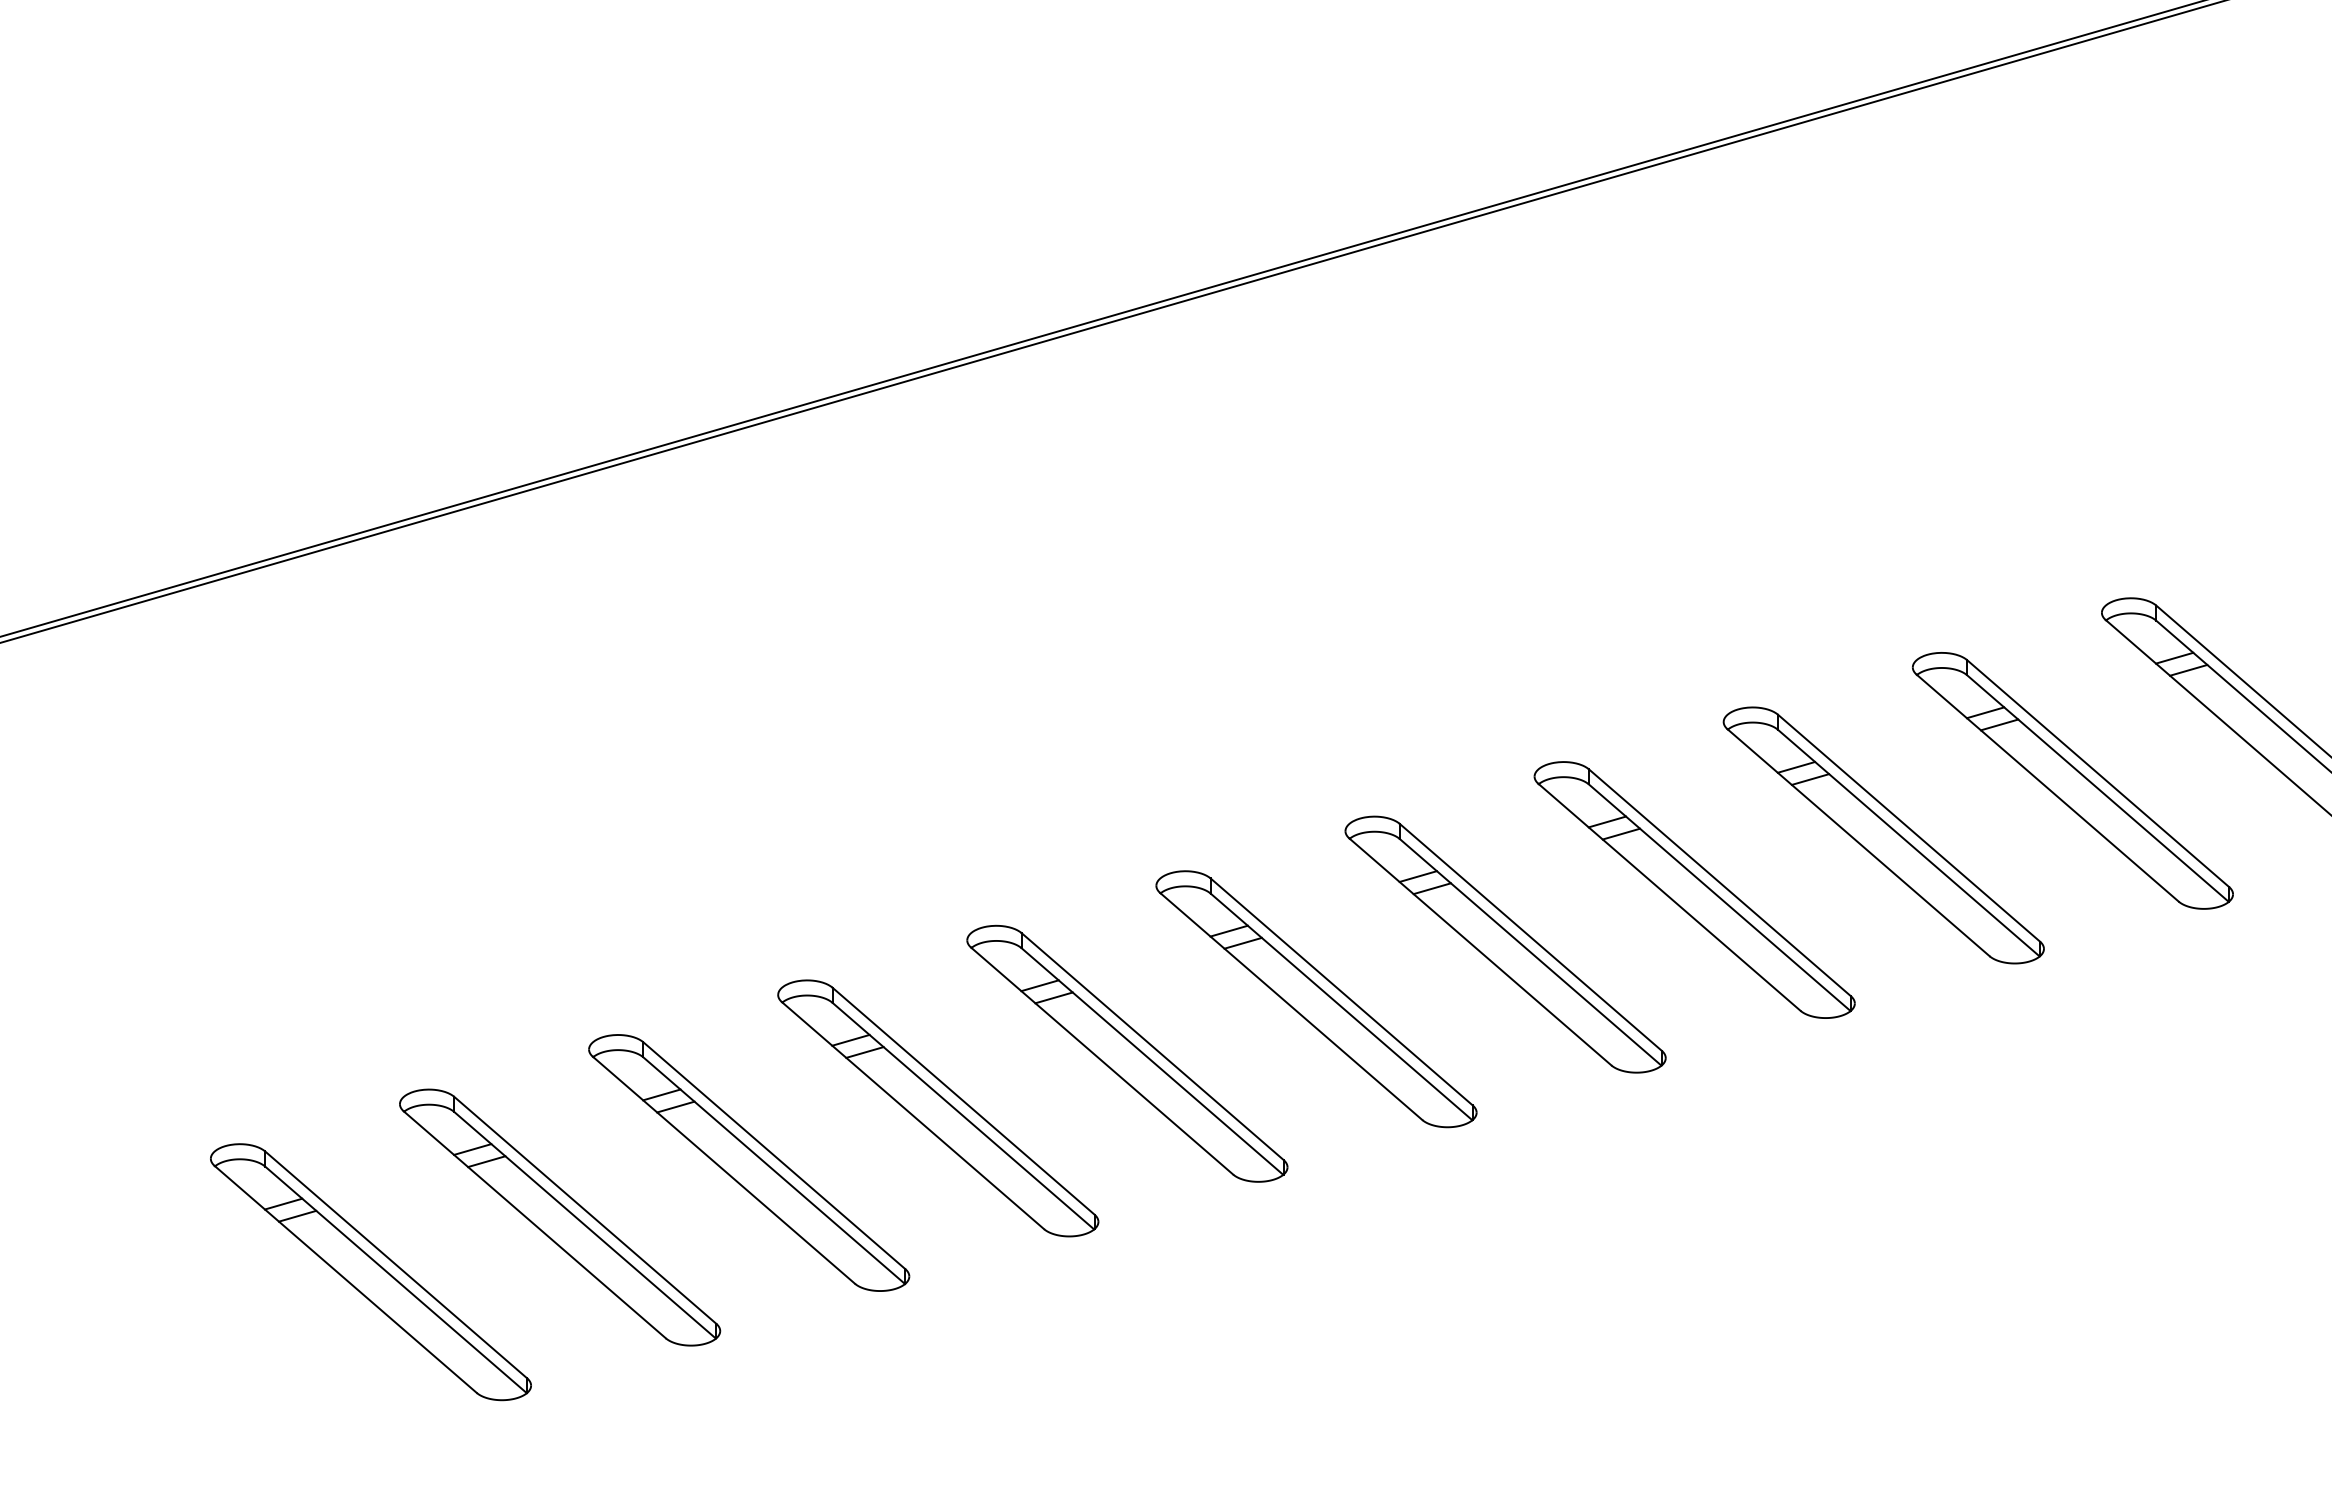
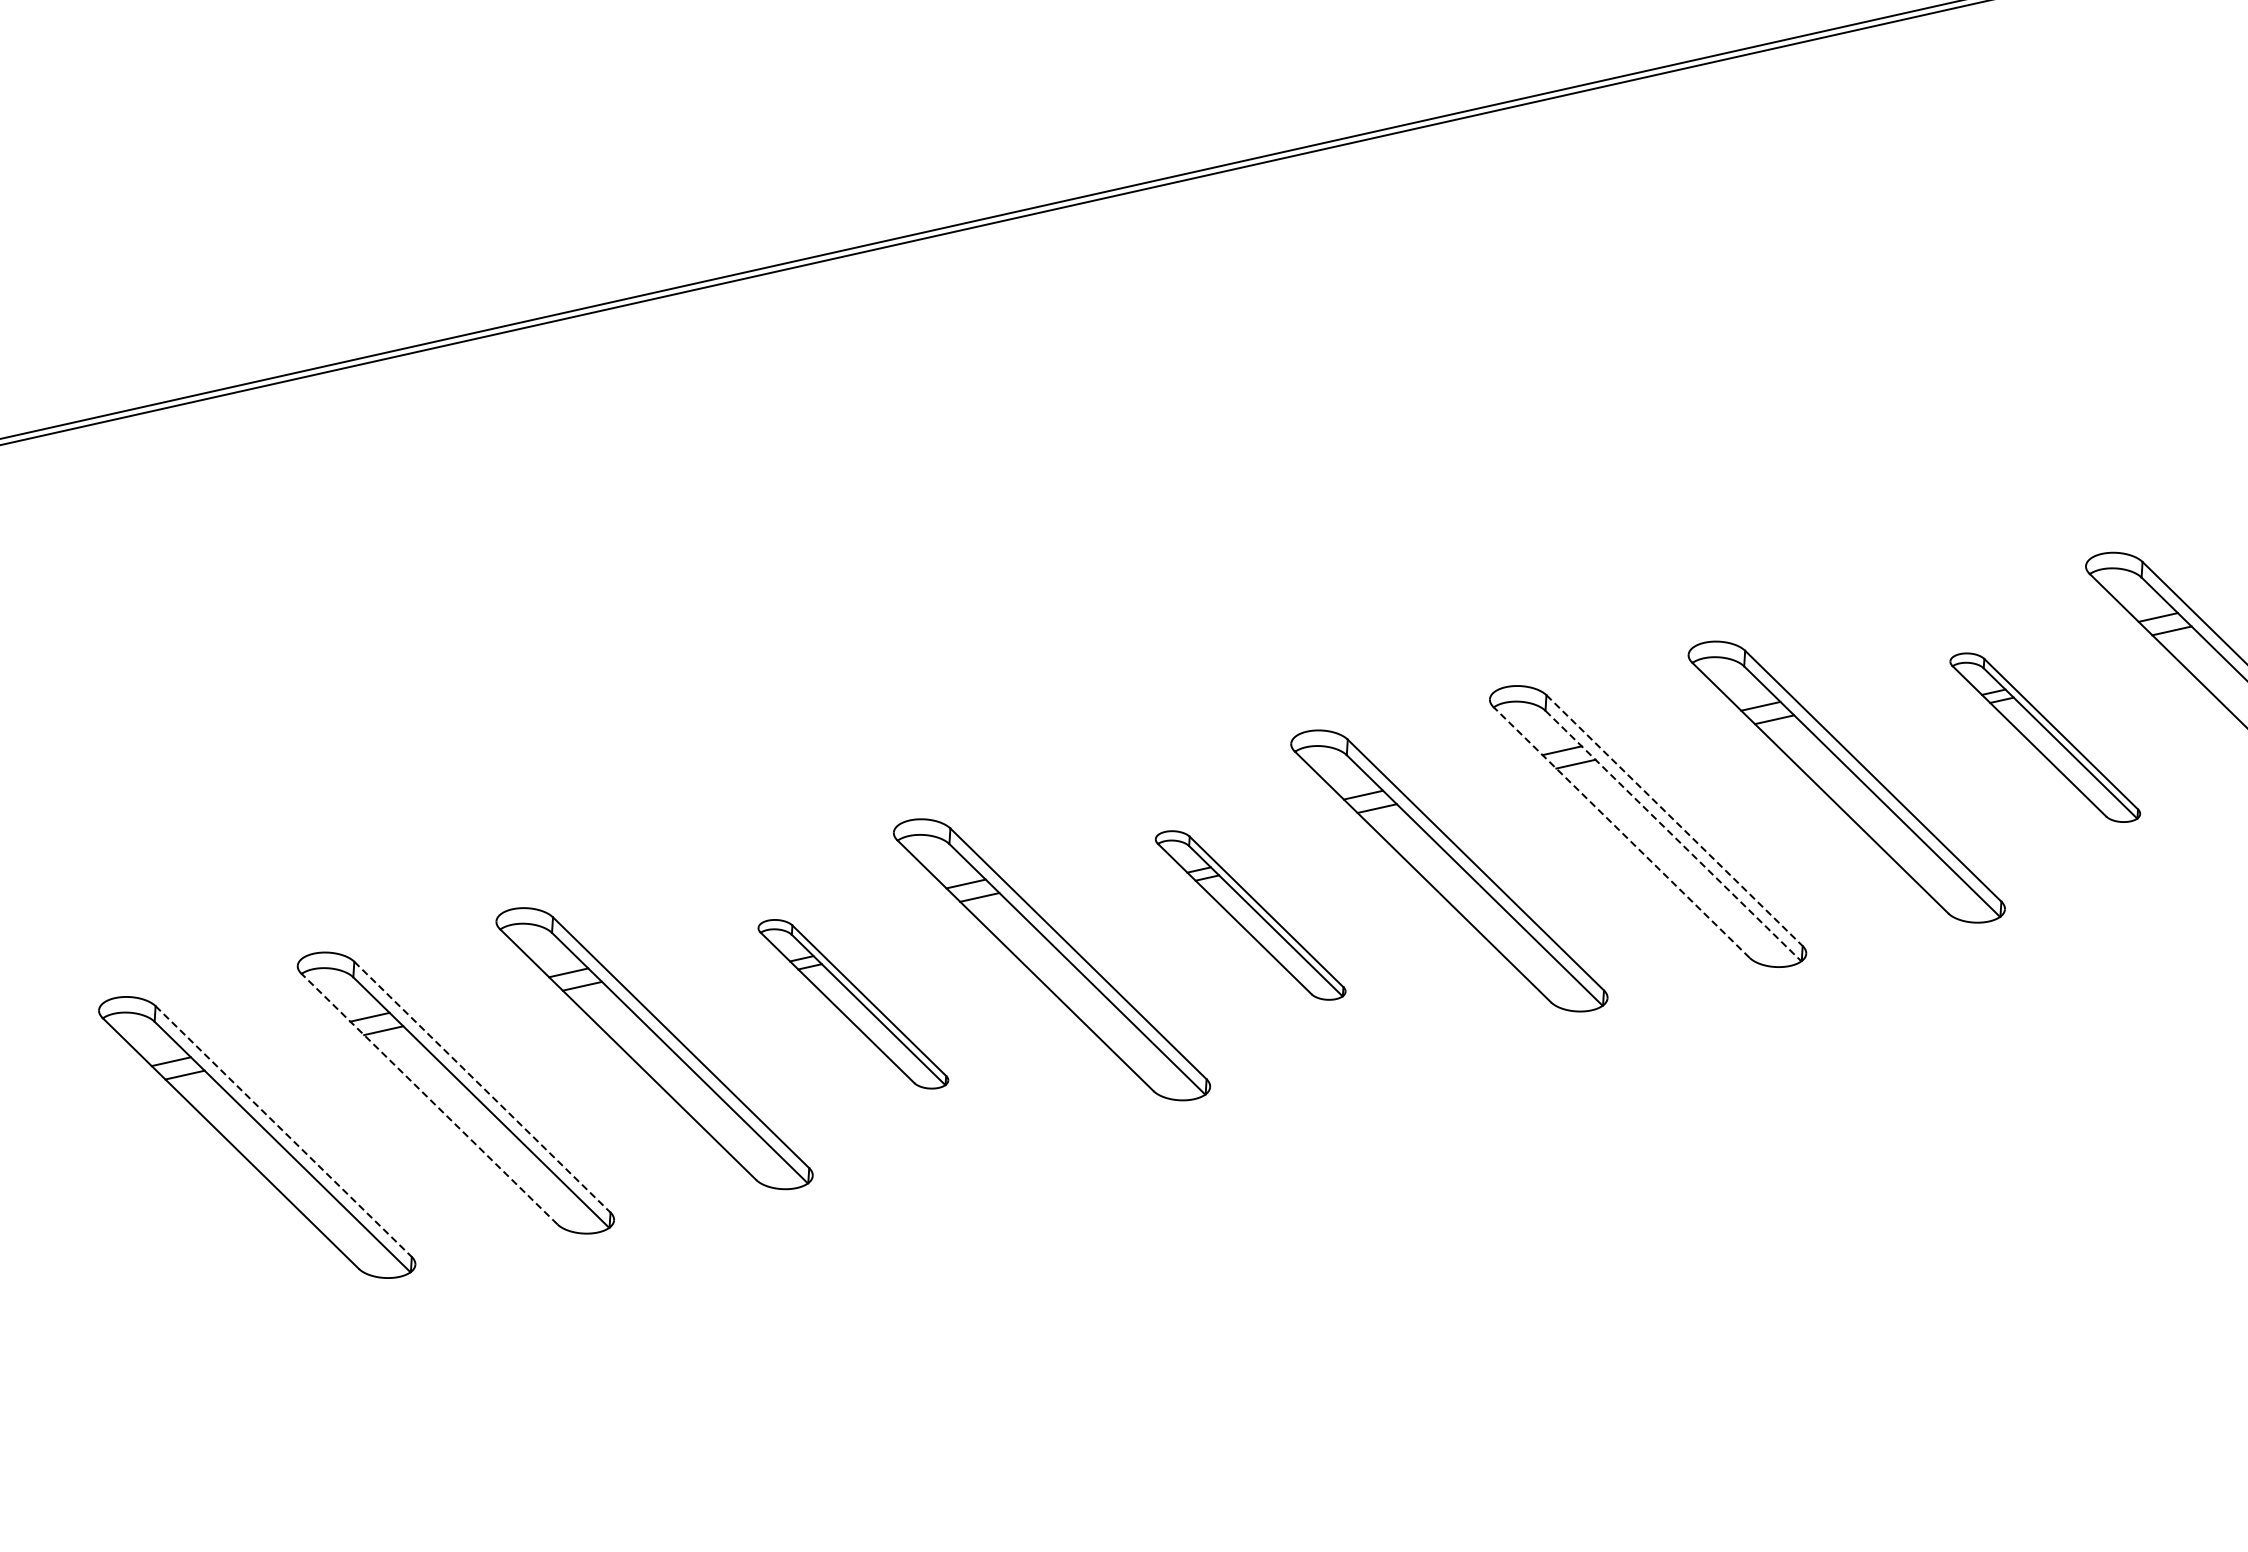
part: (2072, 780) -> (2045, 737), size x0.6
line: (1720, 883) -> (1675, 821), solid -> dashed
line: (1669, 897) -> (1621, 832), solid -> dashed
line: (1720, 898) -> (1674, 836), solid -> dashed
part: (1316, 999) -> (1250, 915), size x0.6
part: (938, 1108) -> (853, 1004), size x0.6
line: (585, 1210) -> (482, 1087), solid -> dashed
line: (534, 1224) -> (429, 1098), solid -> dashed
line: (396, 1265) -> (284, 1132), solid -> dashed

